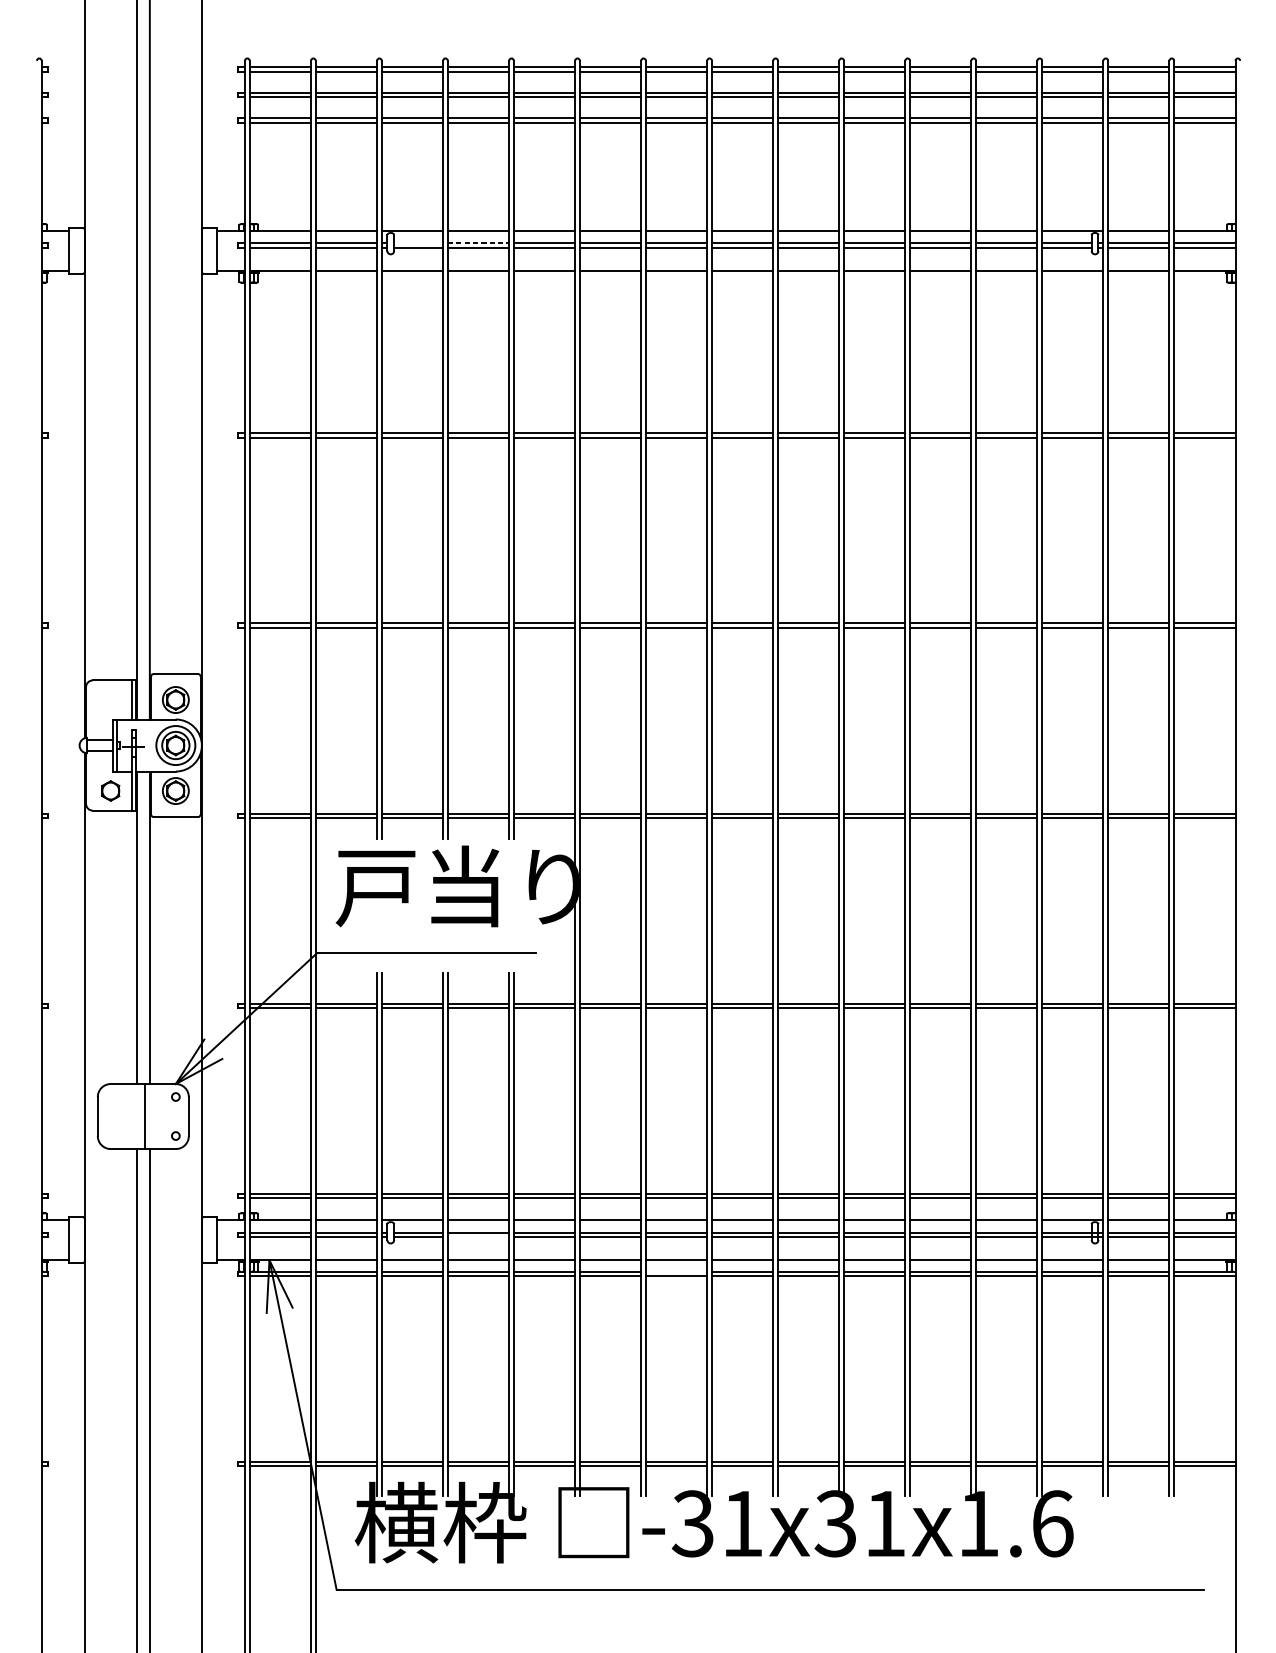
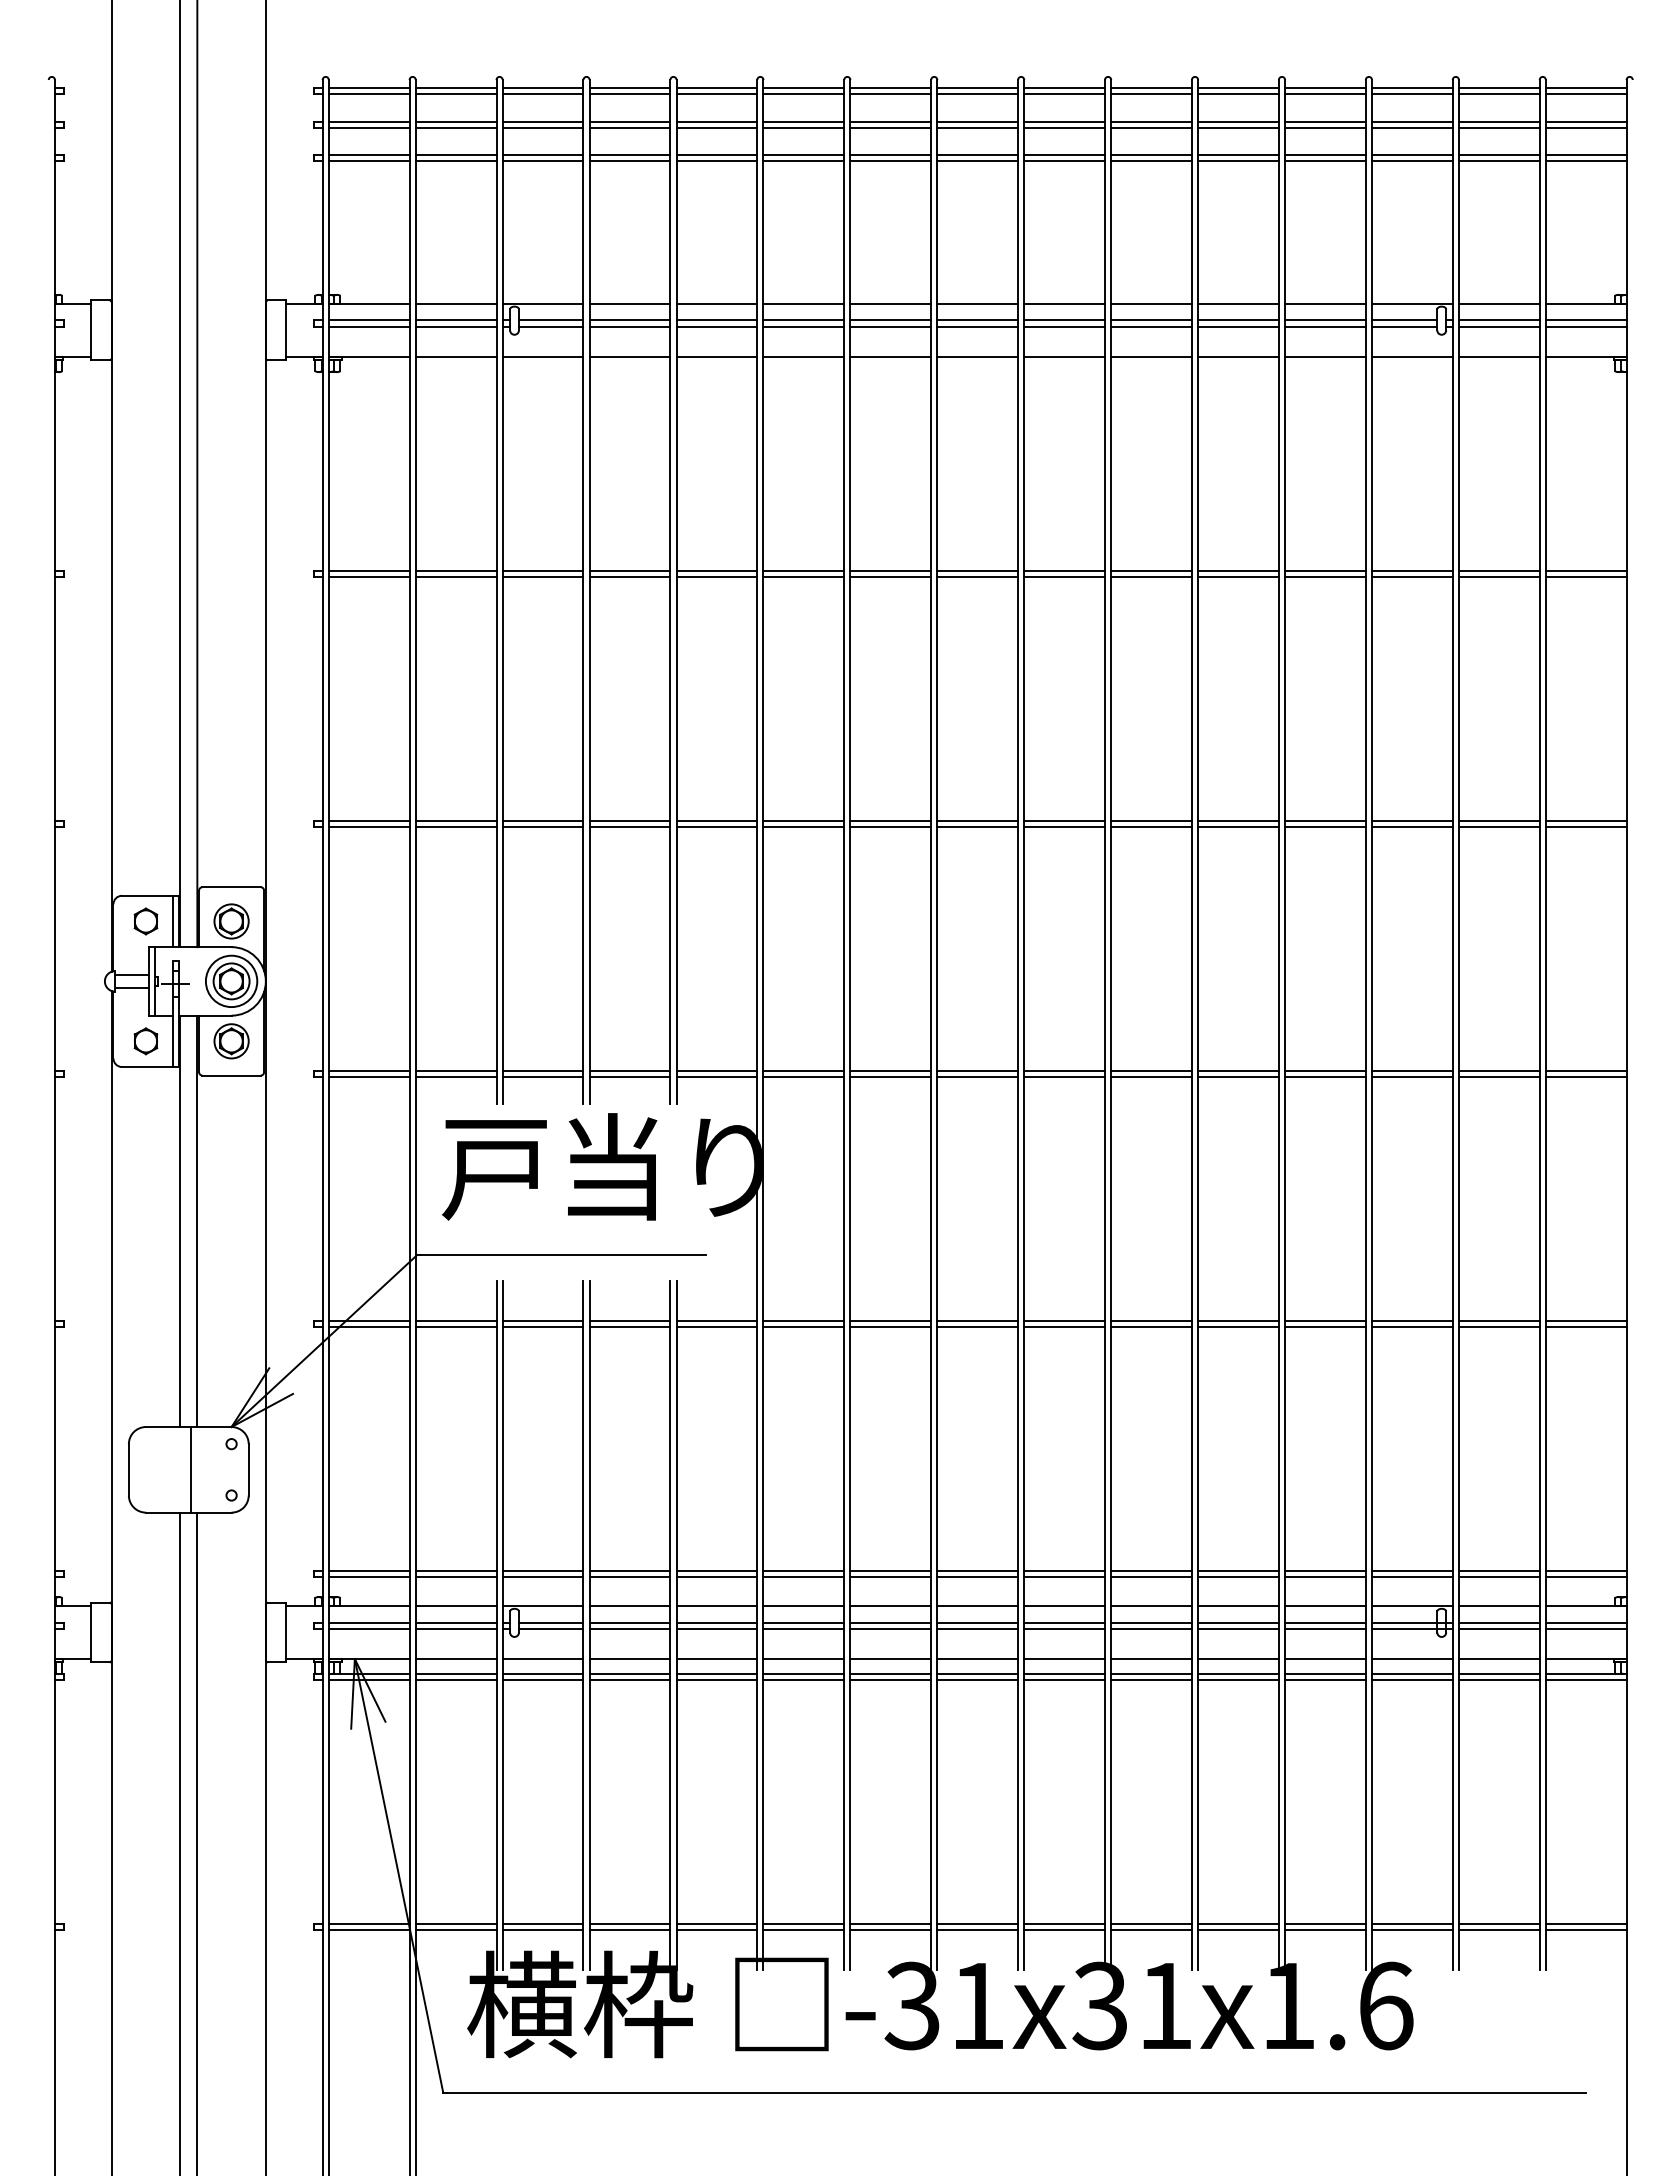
line: (418, 243) -> (550, 320), added
line: (478, 243) -> (630, 320), dashed -> solid
part: (110, 700) -> (145, 921), added
line: (478, 1237) -> (629, 1628), added
line: (676, 1271) -> (890, 1673), added

